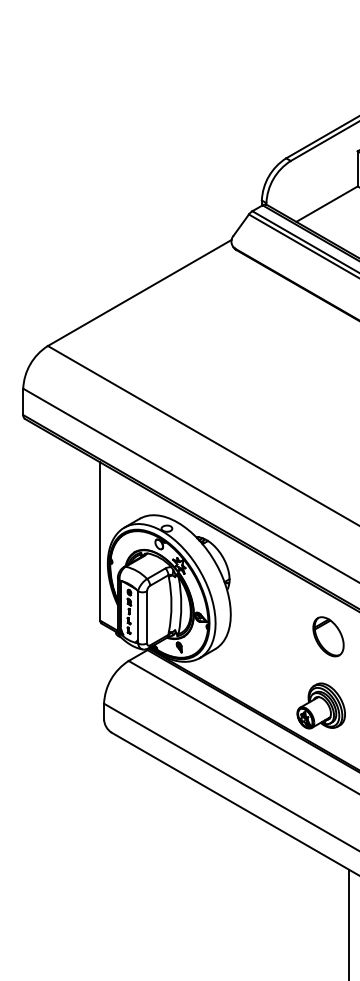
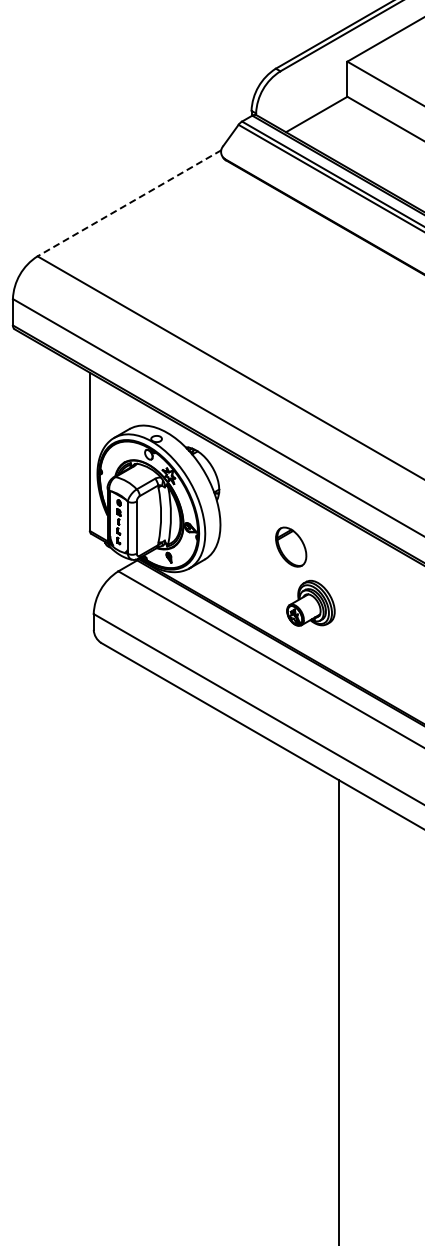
line: (139, 293) -> (129, 203), solid -> dashed
part: (328, 636) -> (291, 546), moved
part: (320, 705) -> (310, 602), moved

